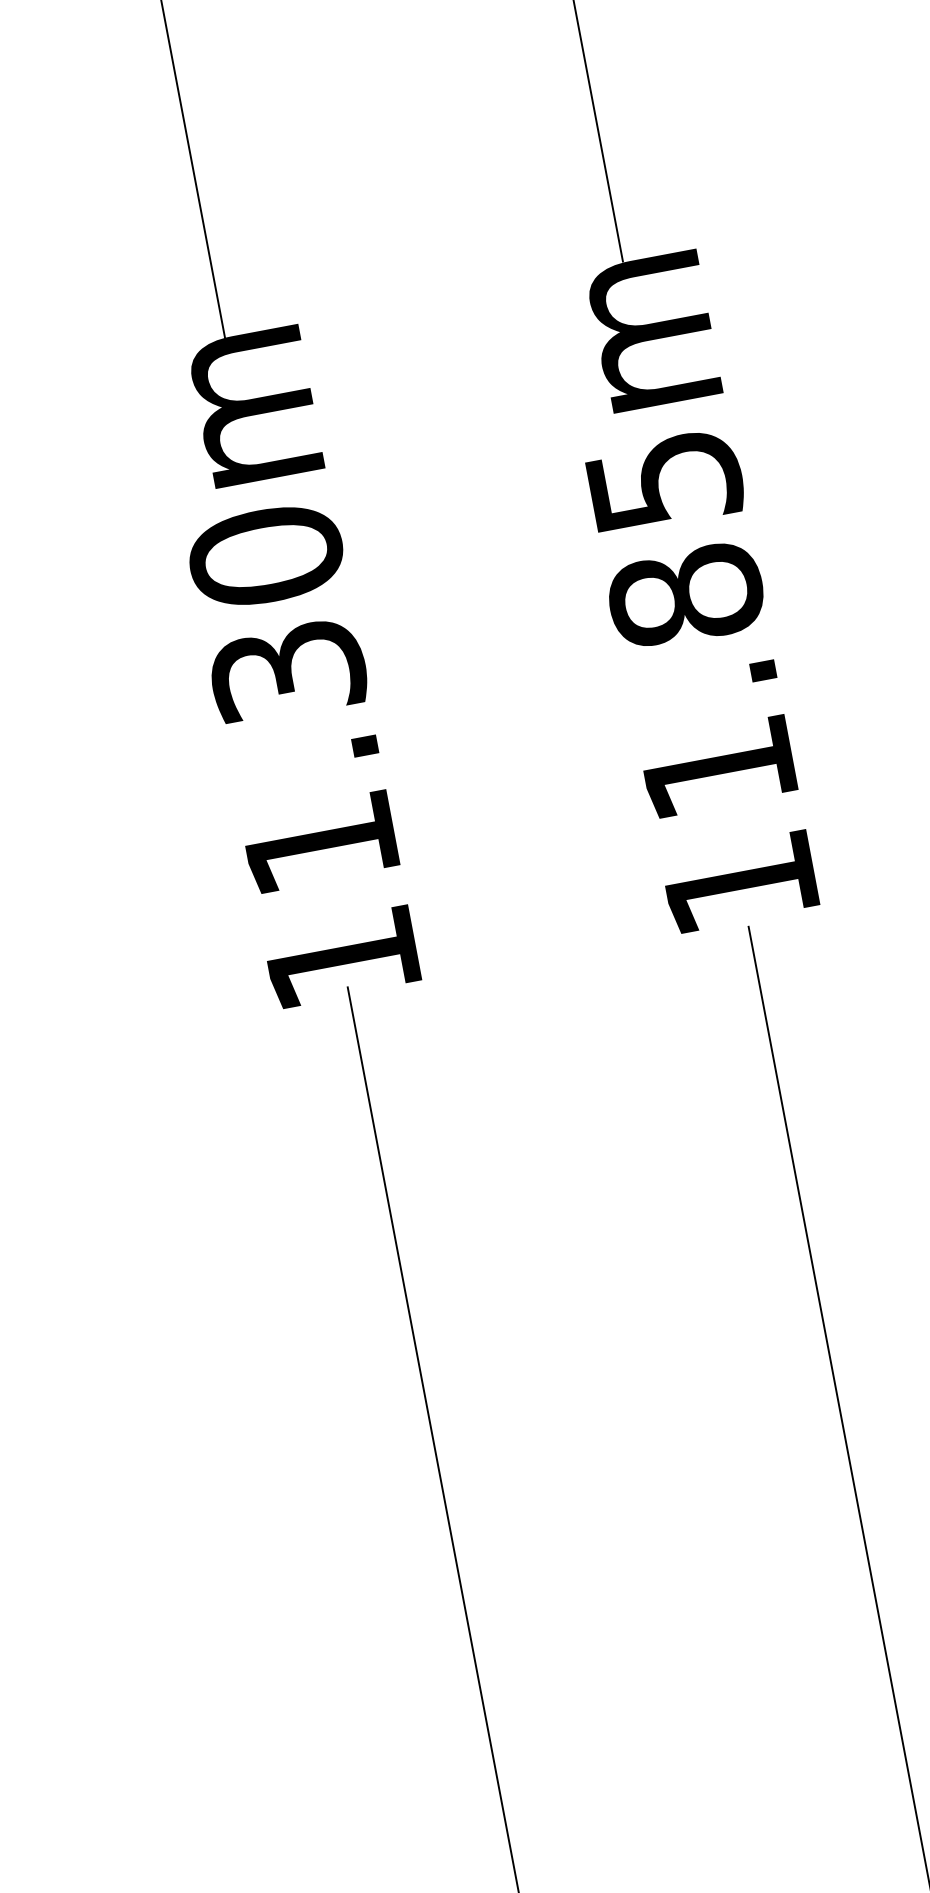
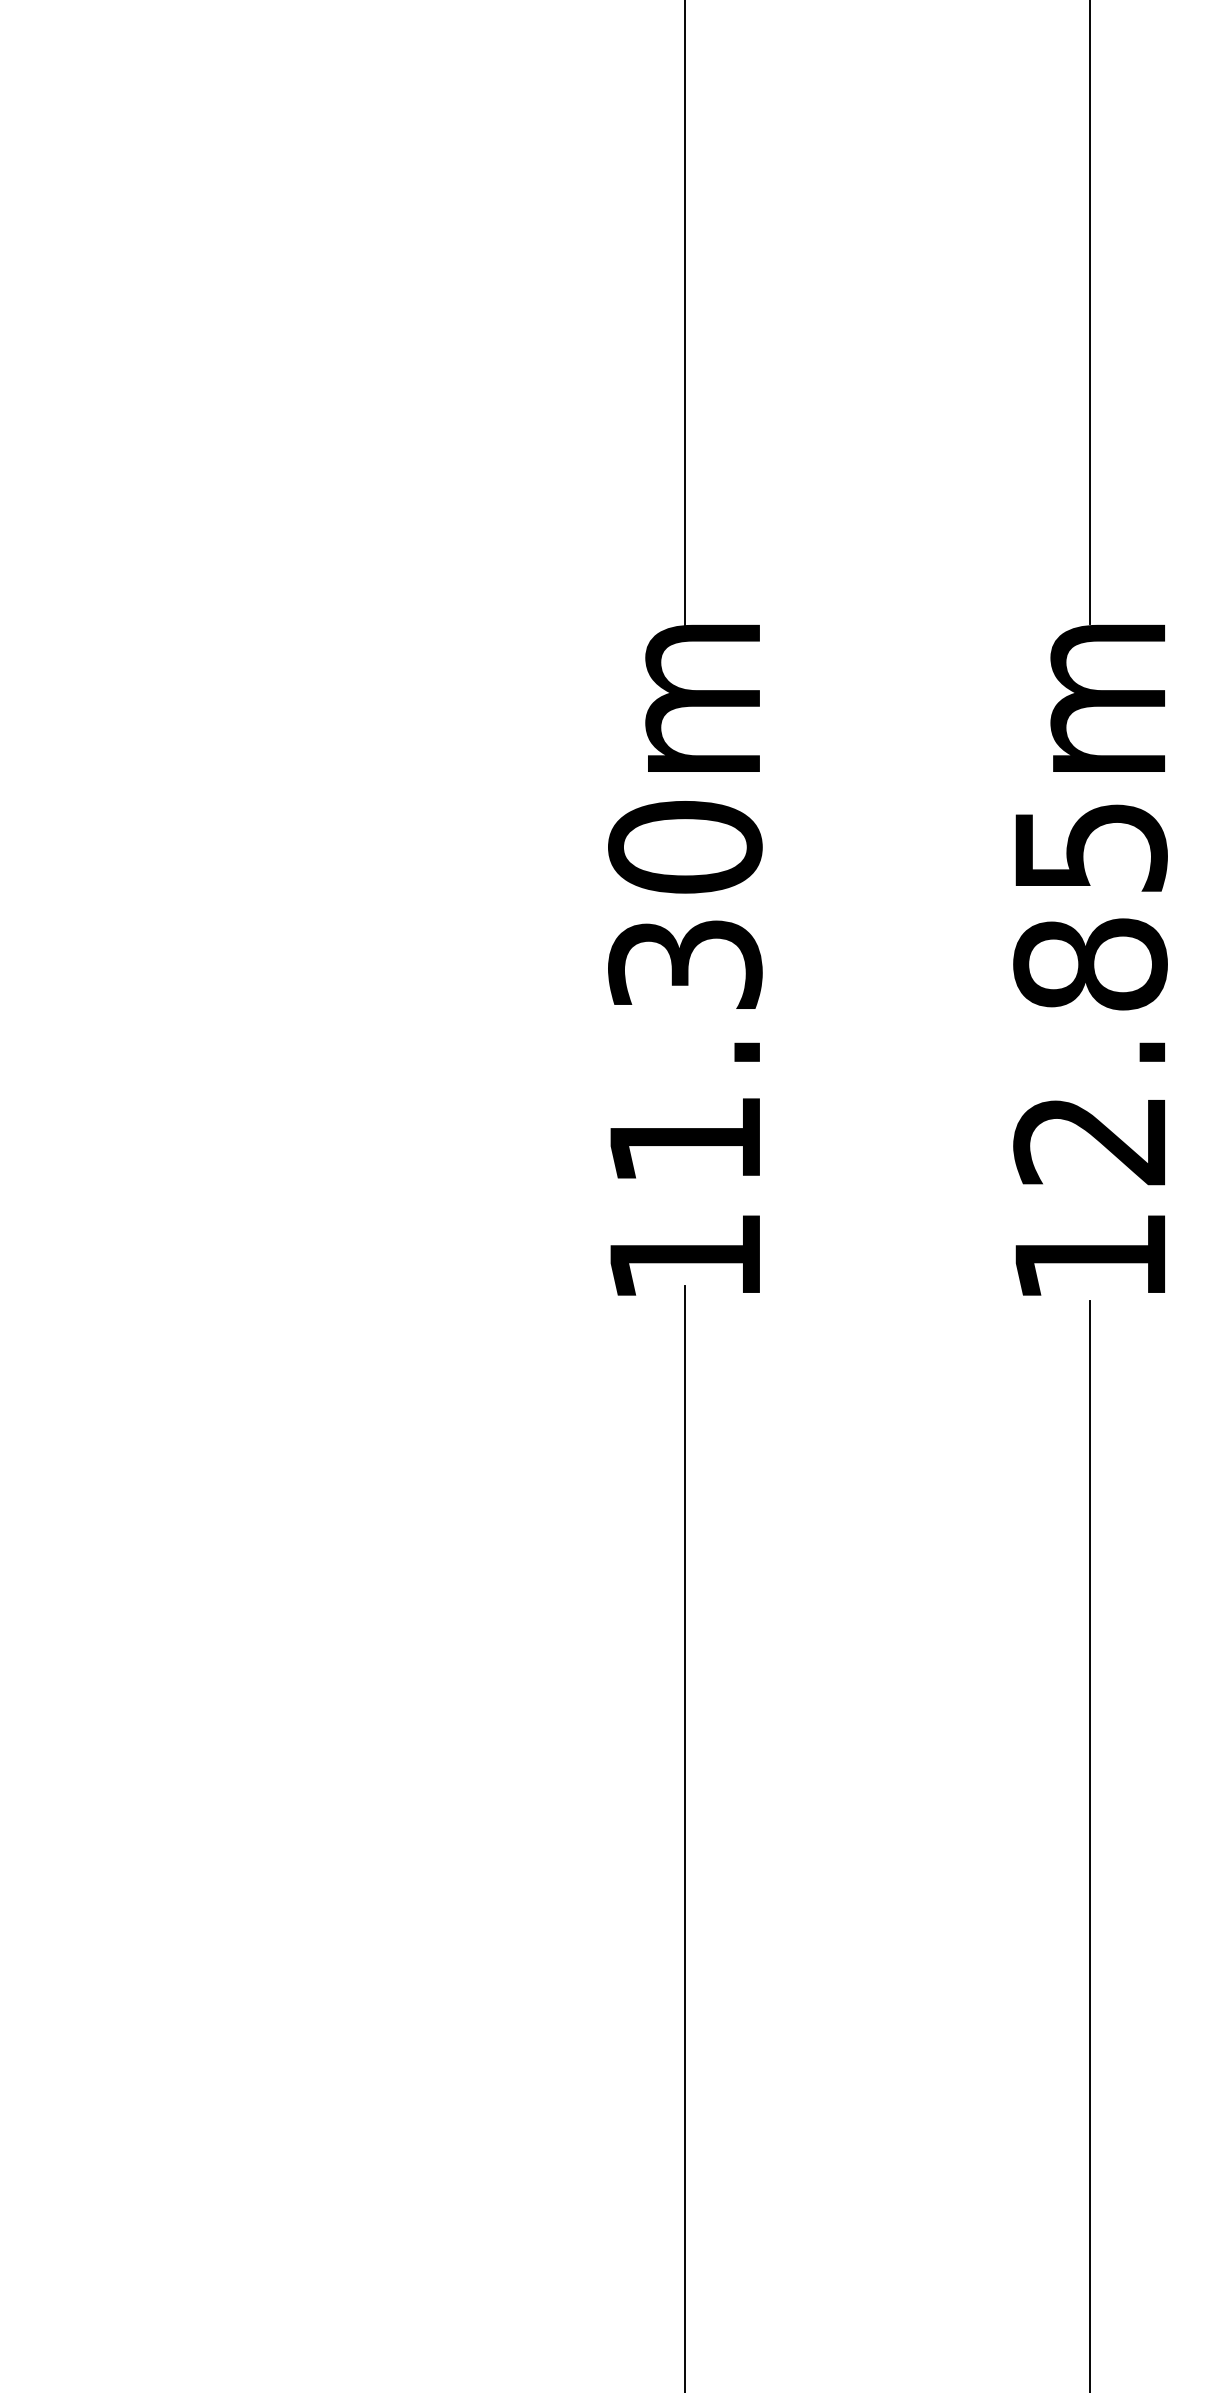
text: (718, 770) -> (1089, 1141), 11.85m -> 12.85m

